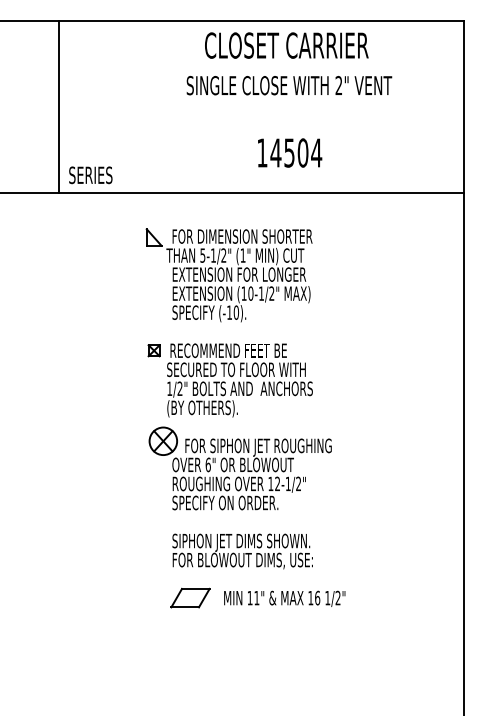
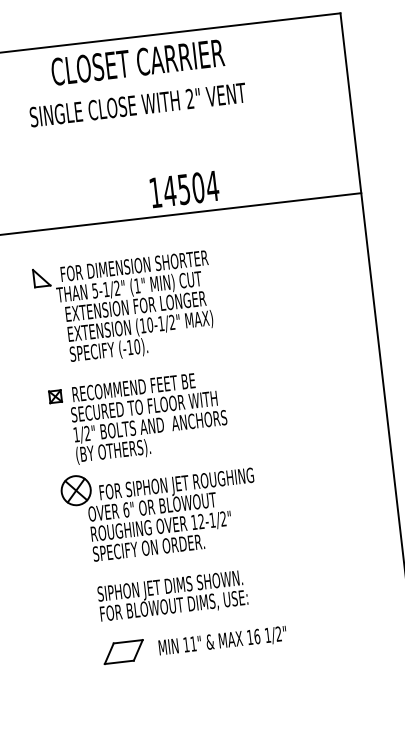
text: (286, 45) -> (137, 62), moved
text: (289, 85) -> (138, 104), moved
text: (290, 152) -> (185, 188), moved

